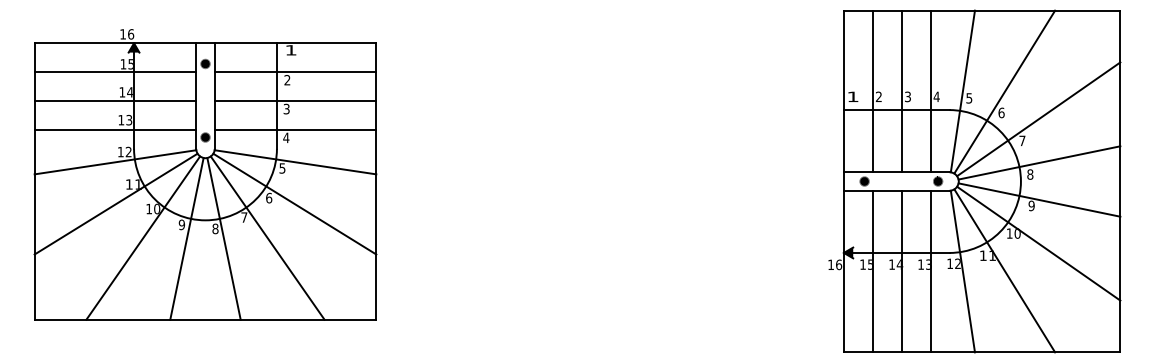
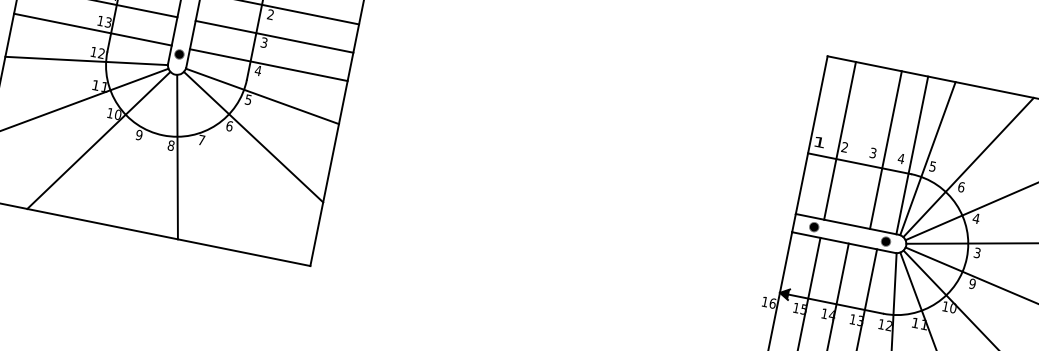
line: (901, 91) -> (885, 150), moved
line: (930, 91) -> (911, 155), moved
text: (1022, 140) -> (976, 218), 7 -> 4
text: (1030, 174) -> (977, 252), 8 -> 3
line: (267, 237) -> (220, 164), removed
line: (186, 238) -> (141, 149), removed

